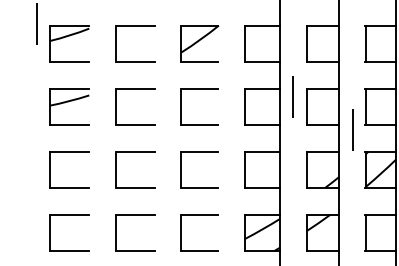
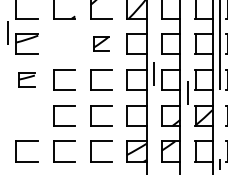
part: (135, 26) -> (64, 34), removed
part: (200, 42) -> (101, 43), size x0.7
part: (68, 105) -> (26, 79), size x0.7
part: (68, 153) -> (26, 106), removed

